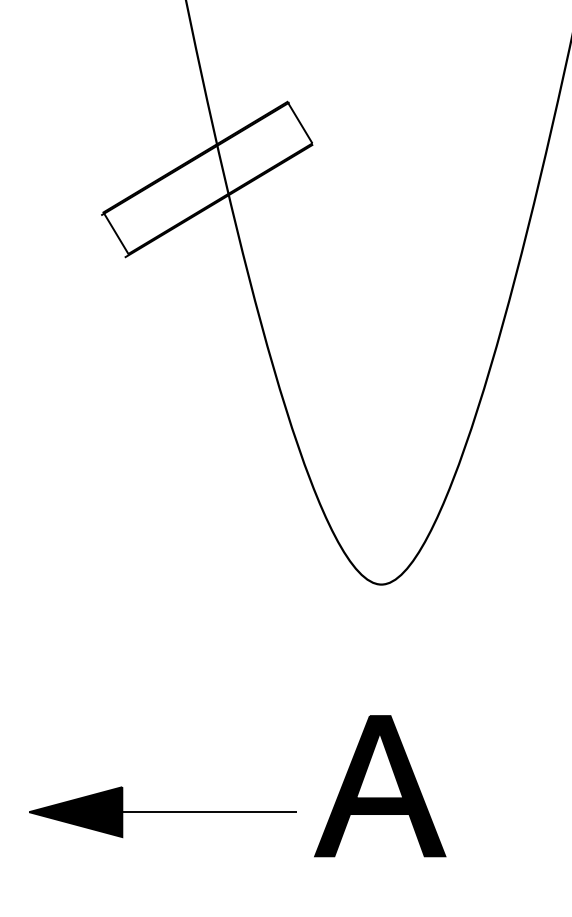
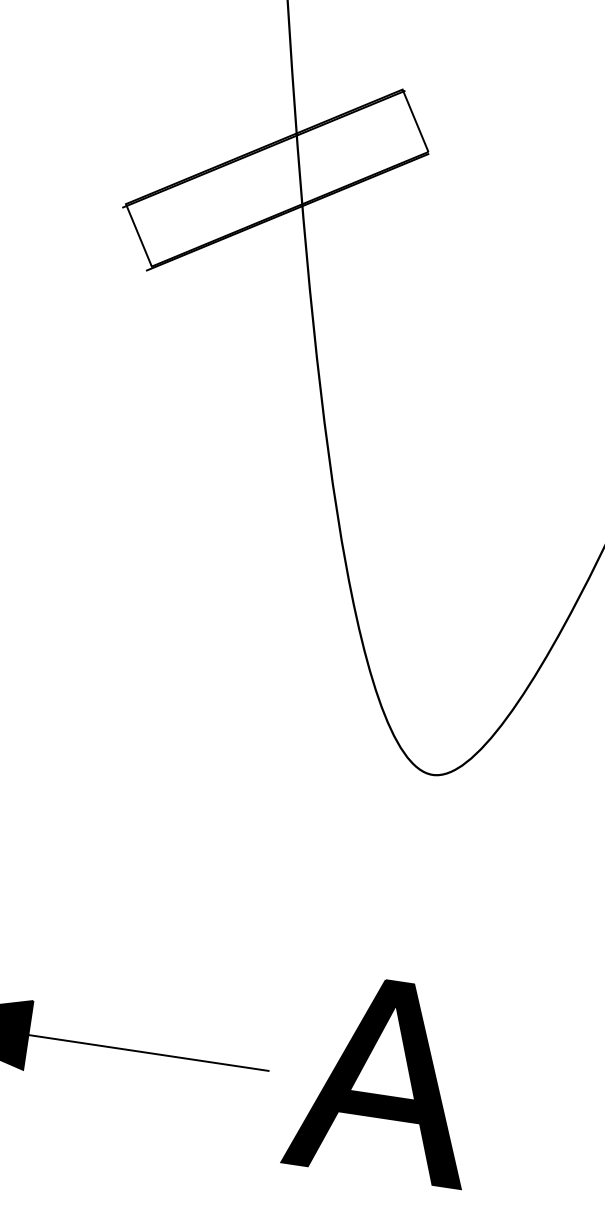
part: (380, 786) -> (385, 1079), moved

